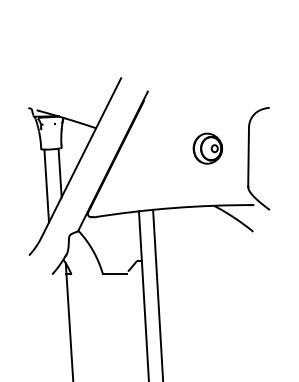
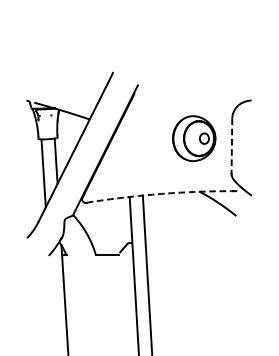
part: (207, 148) -> (193, 138), size x1.6
line: (248, 156) -> (231, 145), solid -> dashed
arc: (173, 208) -> (161, 194), solid -> dashed

